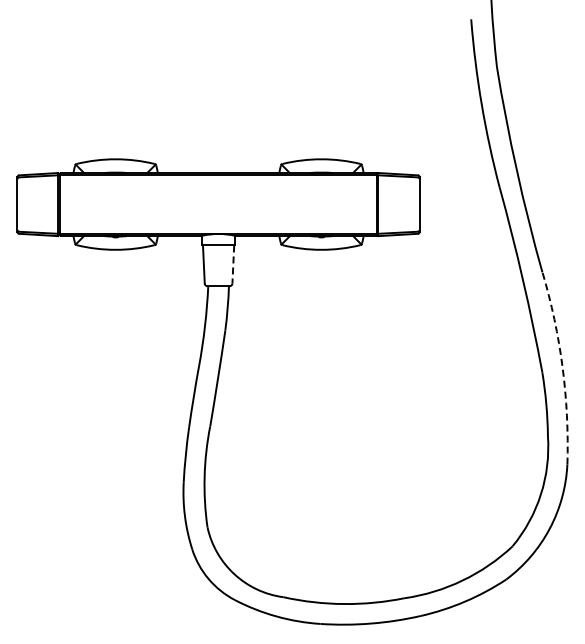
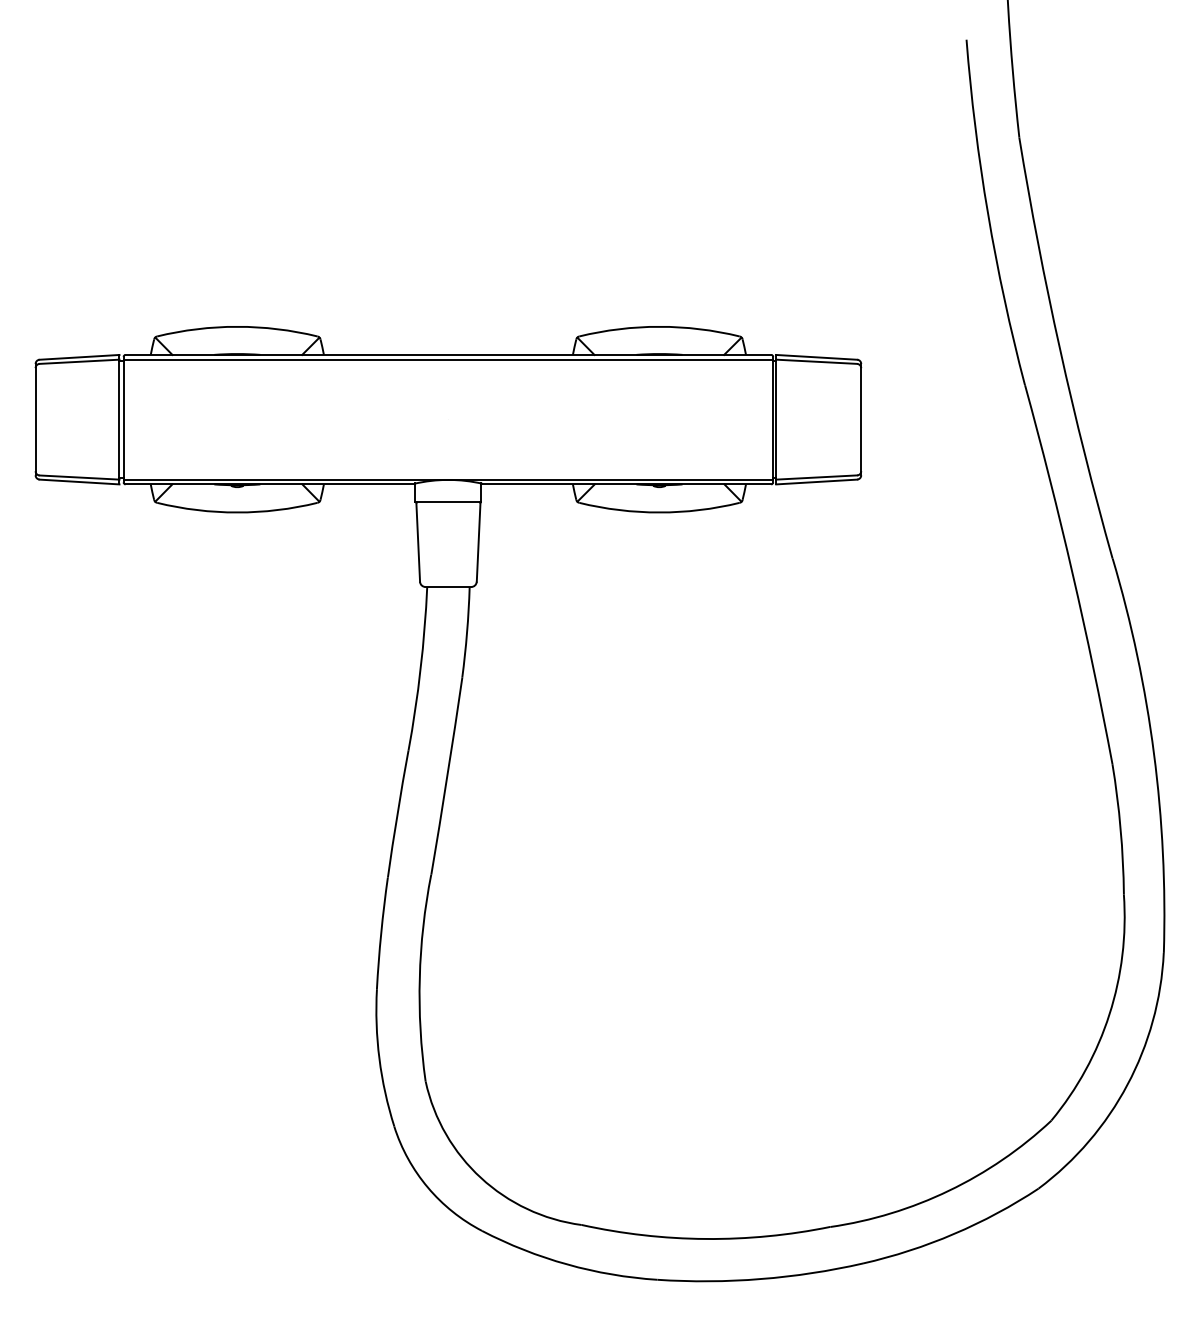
line: (233, 265) -> (478, 544), dashed -> solid
arc: (562, 367) -> (1153, 753), dashed -> solid

